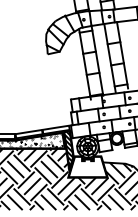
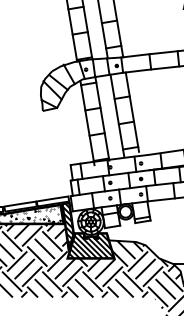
hatch: (88, 166) -> (91, 245), added

